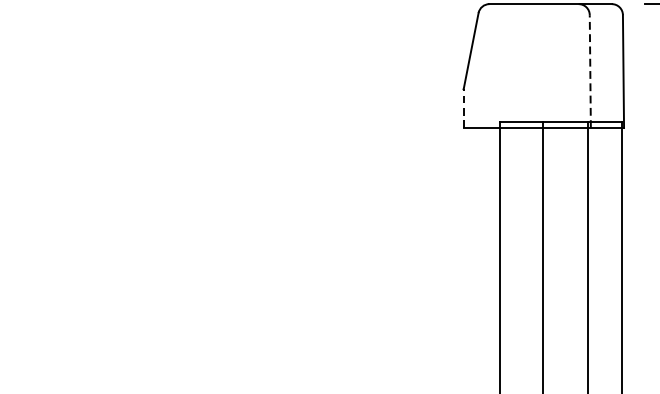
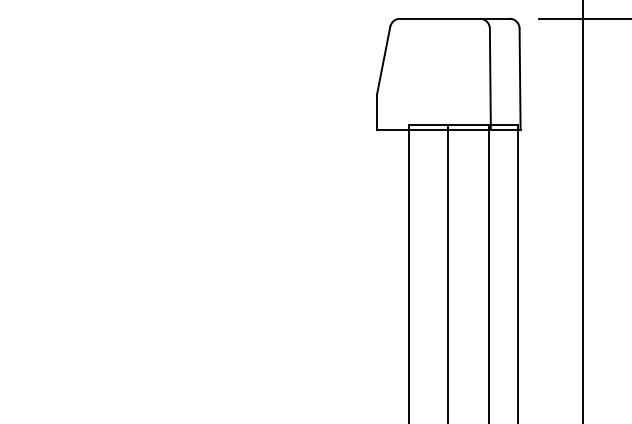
line: (590, 71) -> (490, 79), dashed -> solid
line: (463, 107) -> (376, 111), dashed -> solid

